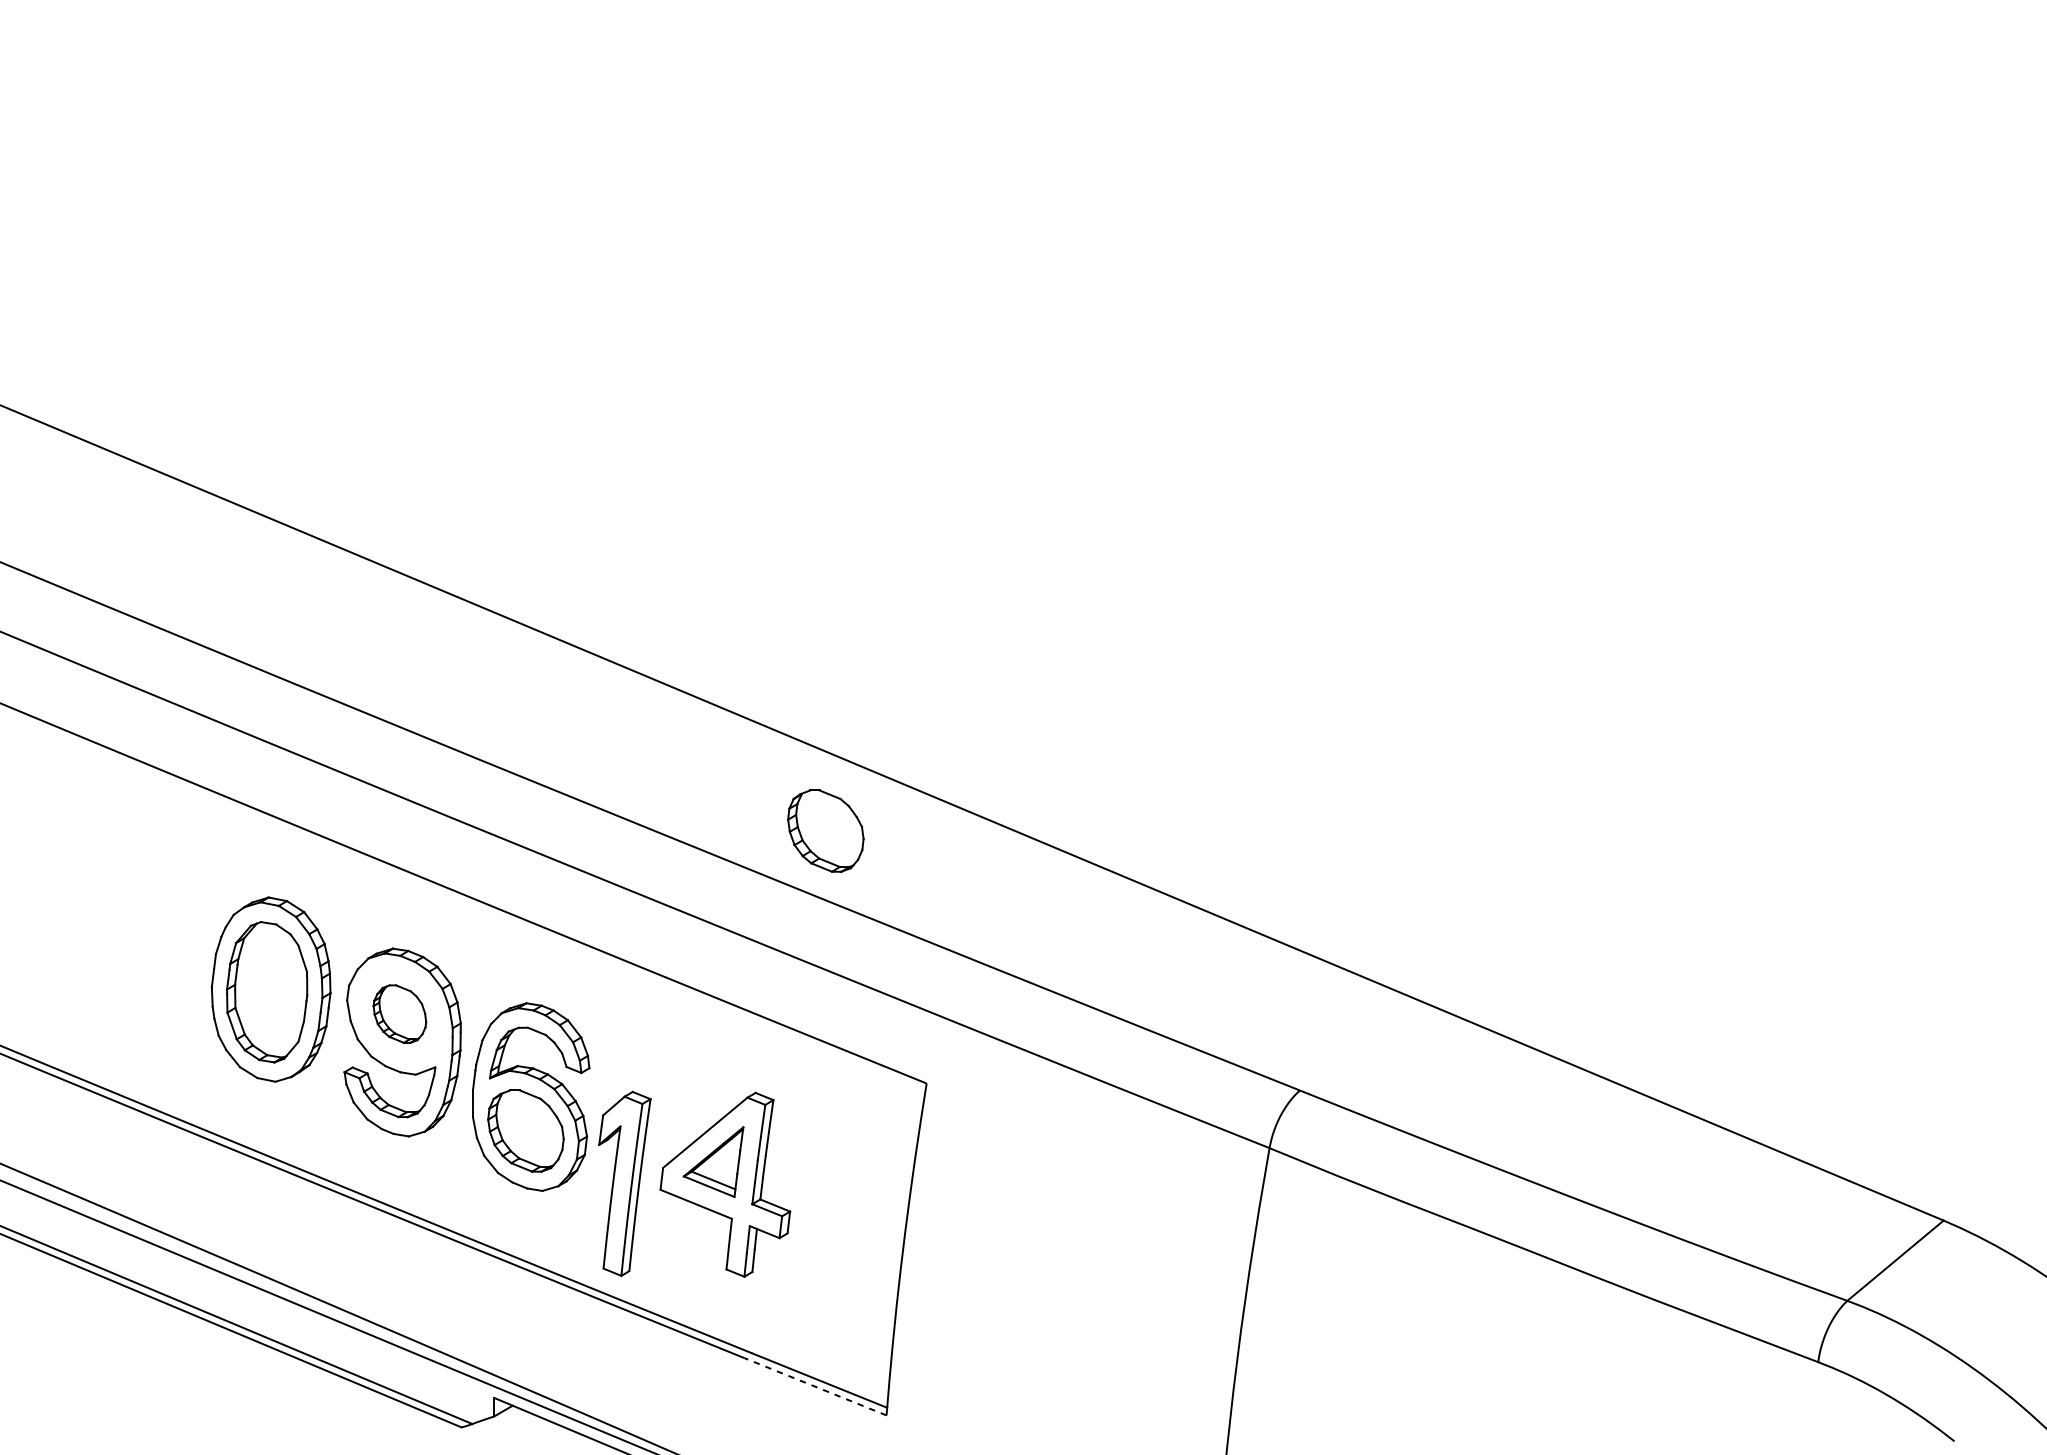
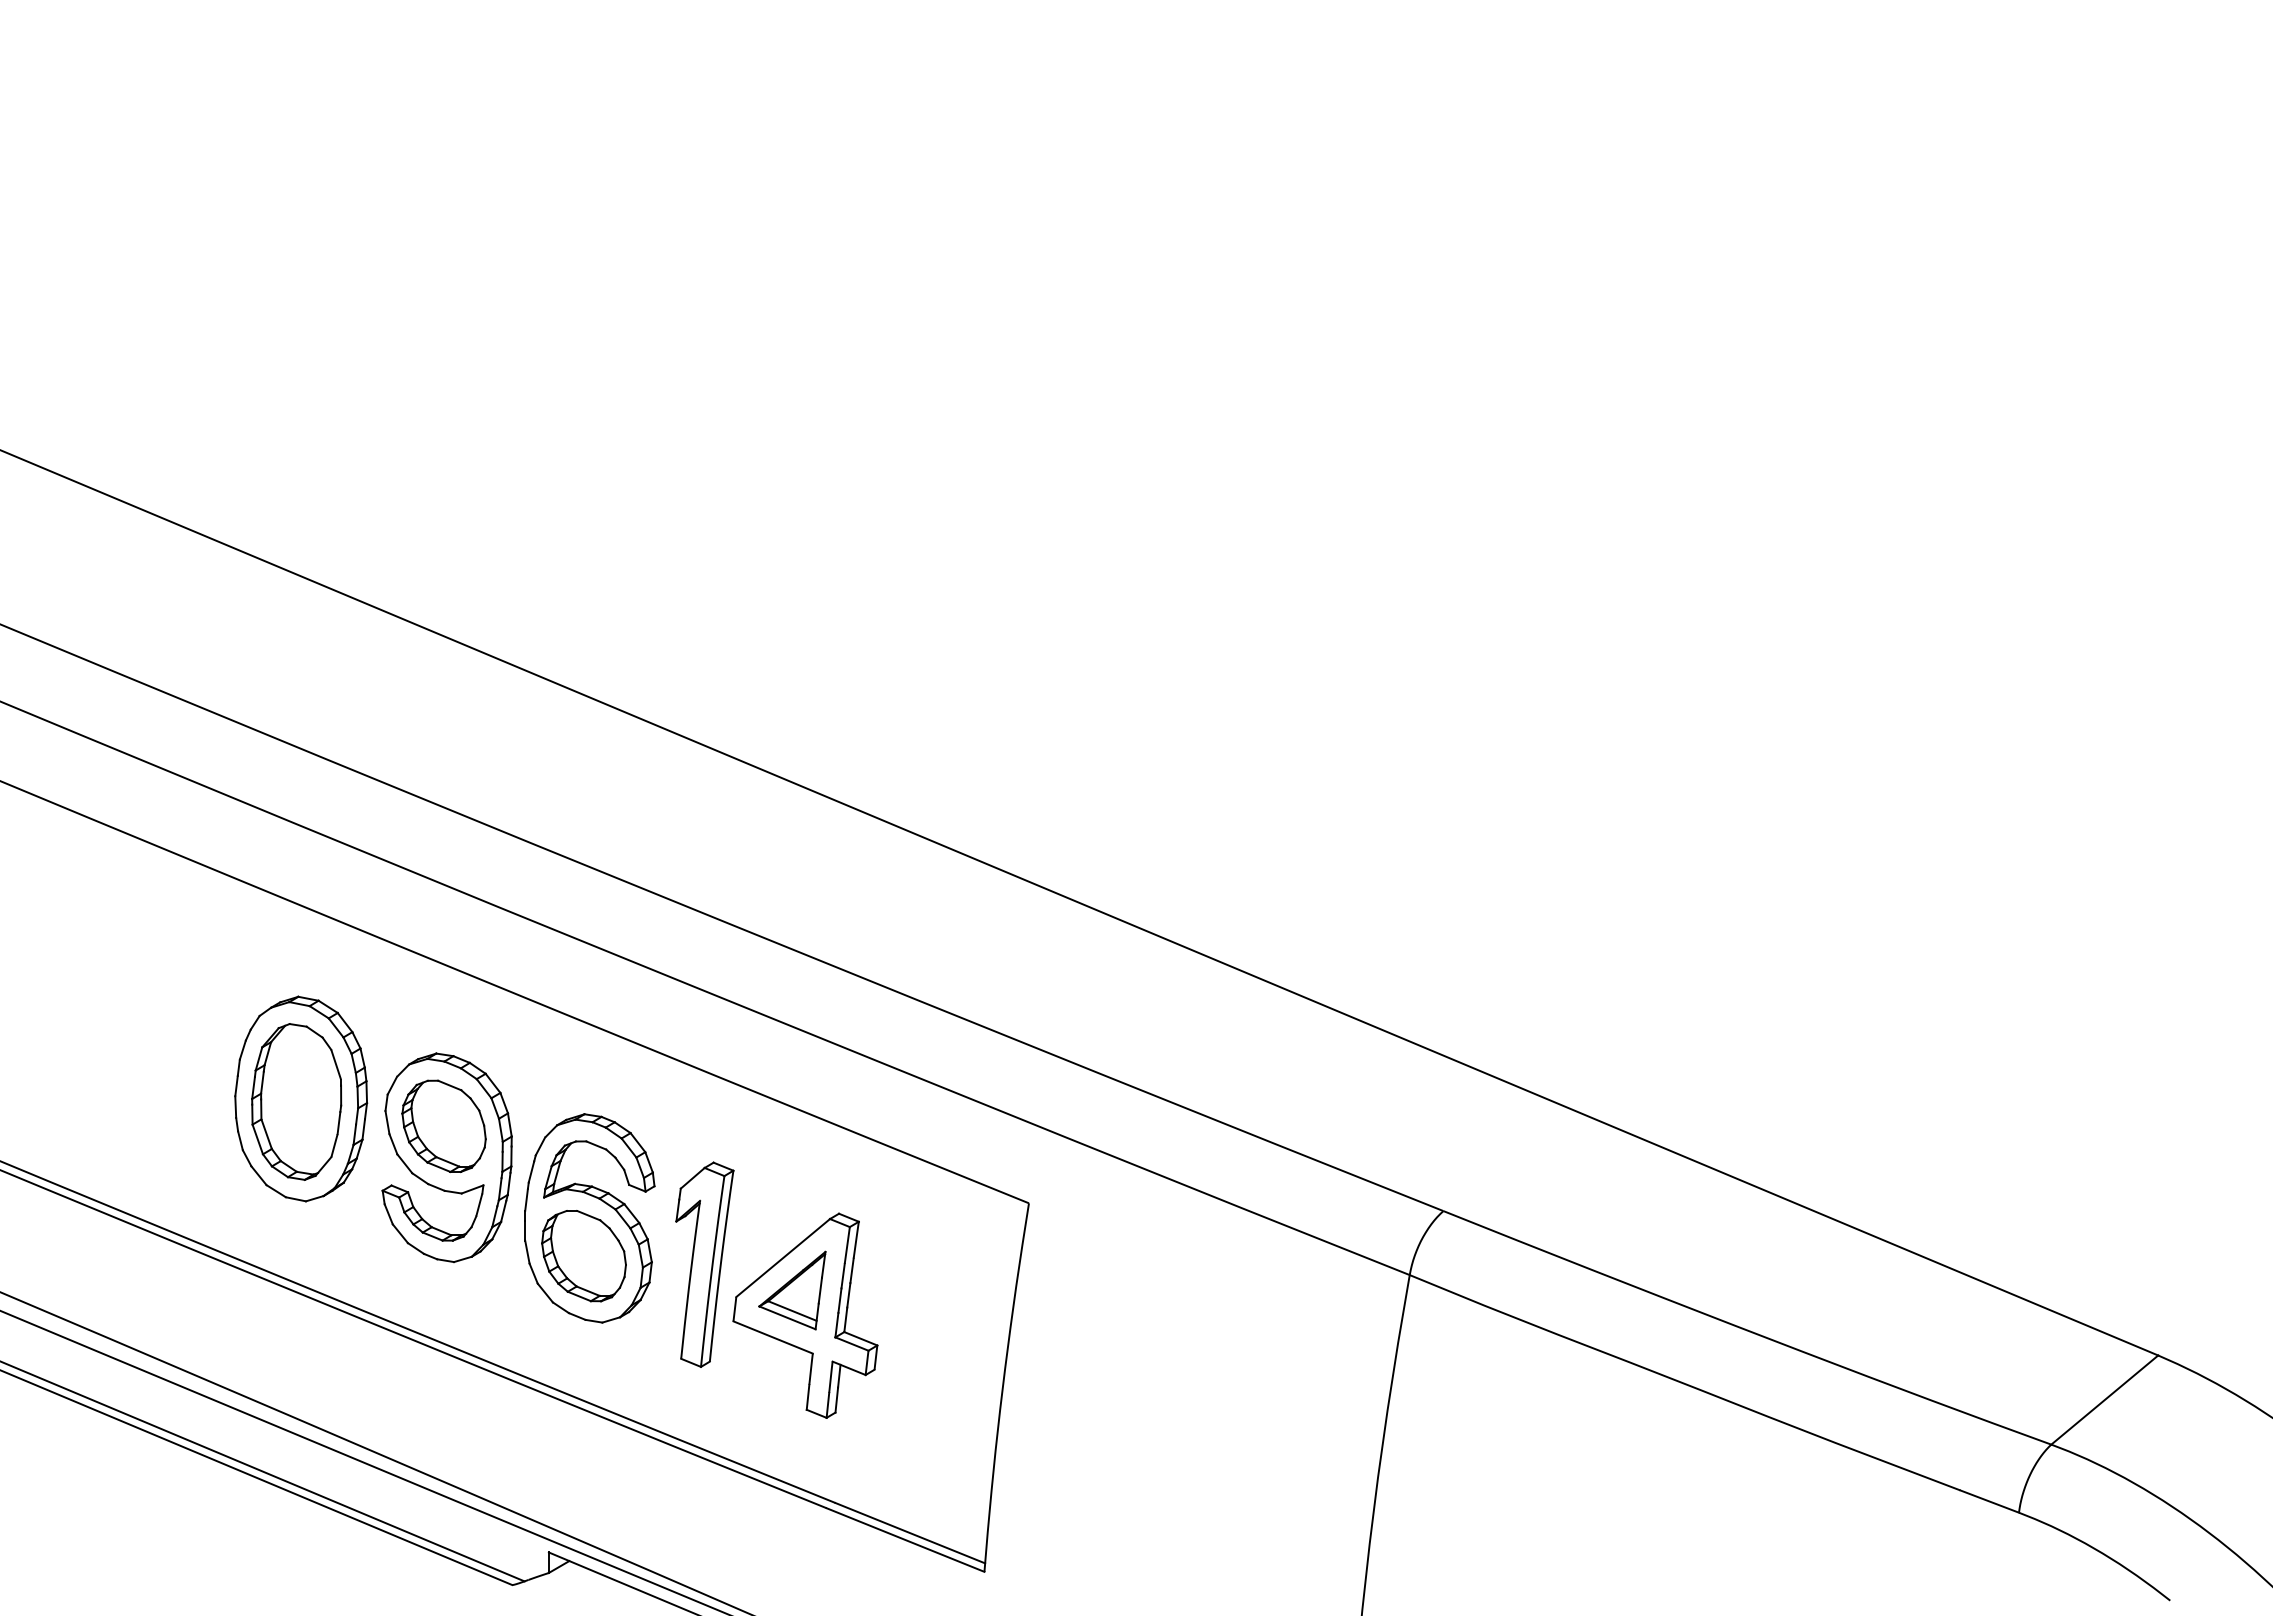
part: (825, 831) -> (916, 923), removed
part: (399, 1013) -> (443, 1125), size x1.43
part: (624, 1183) -> (704, 1264), moved
line: (815, 1386) -> (905, 1539), dashed -> solid

